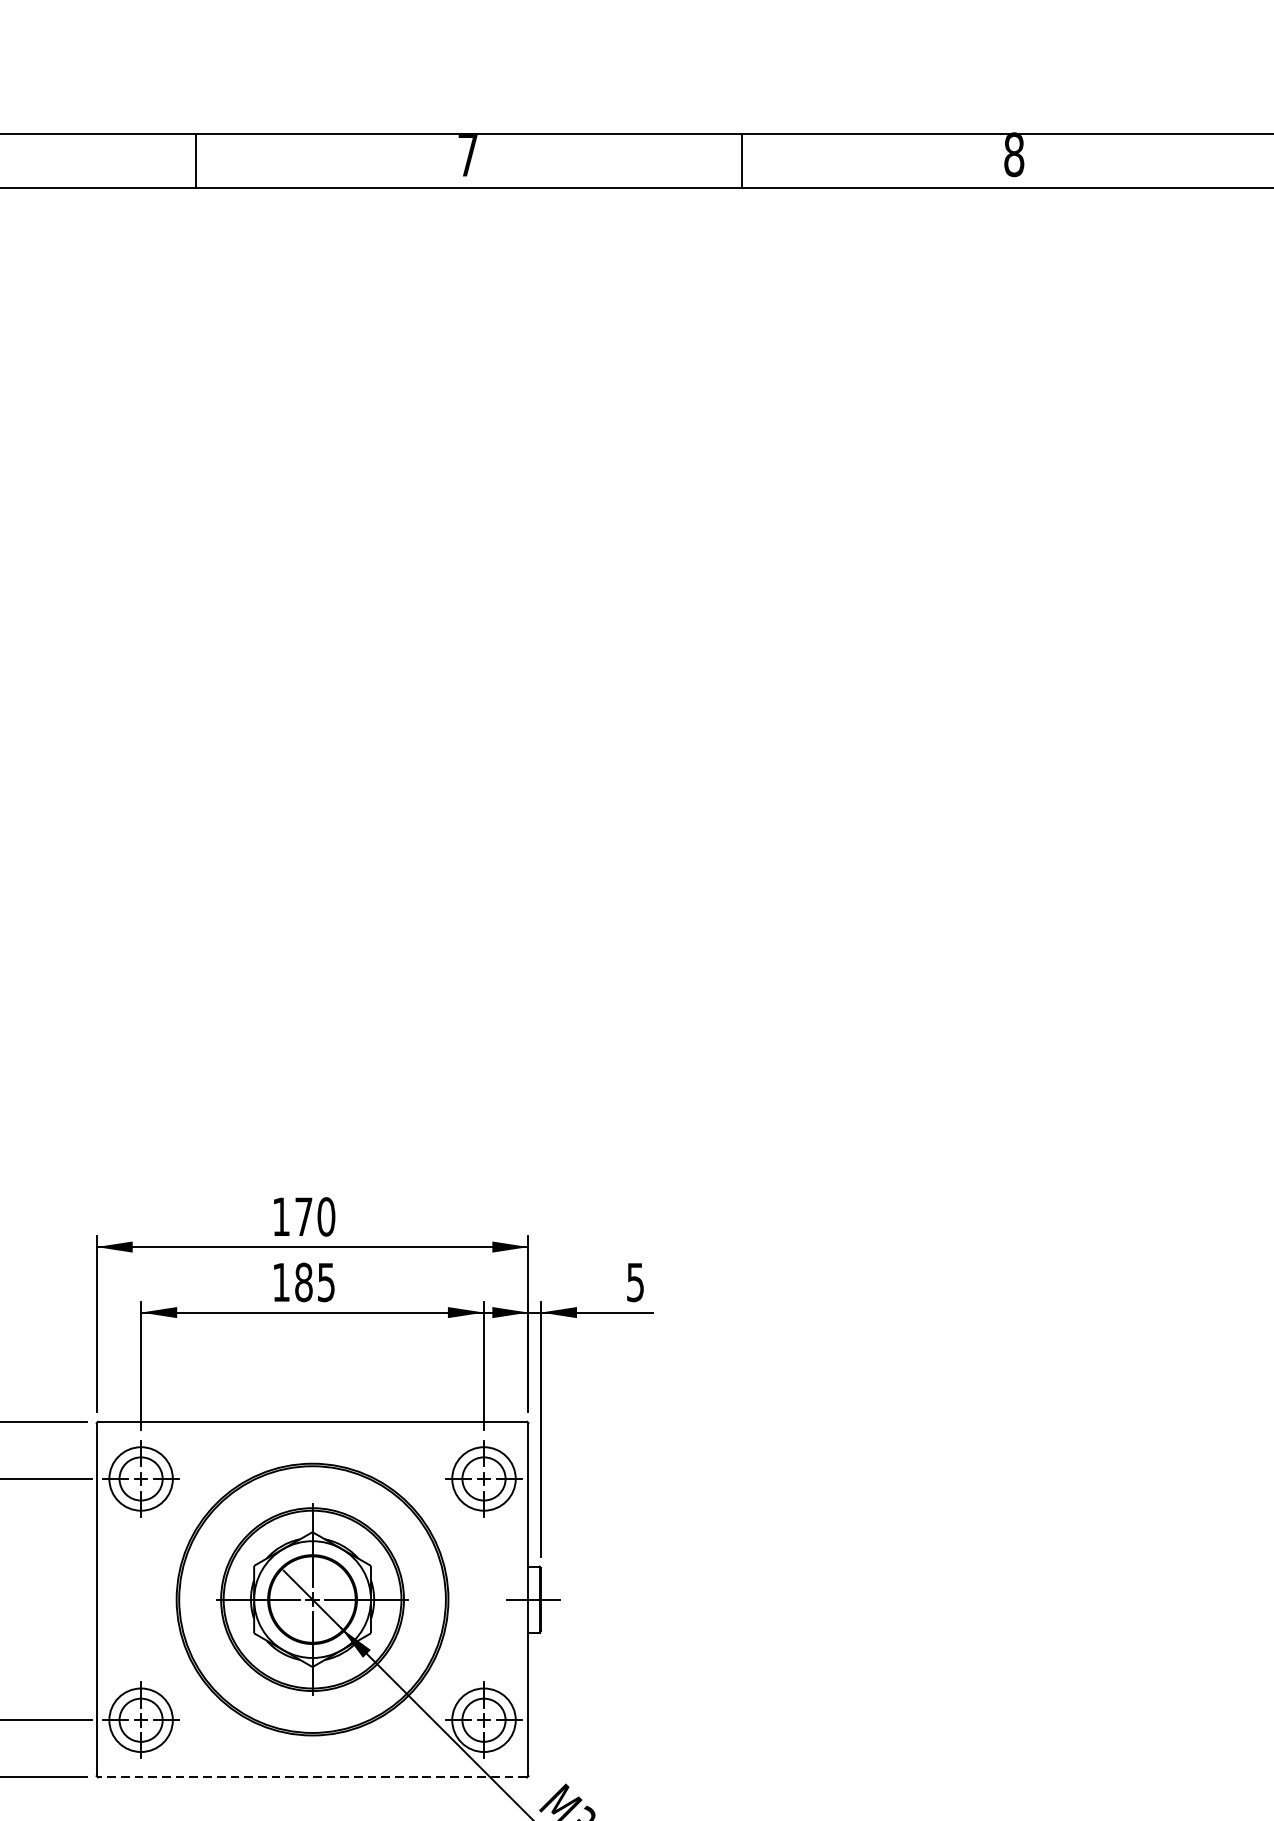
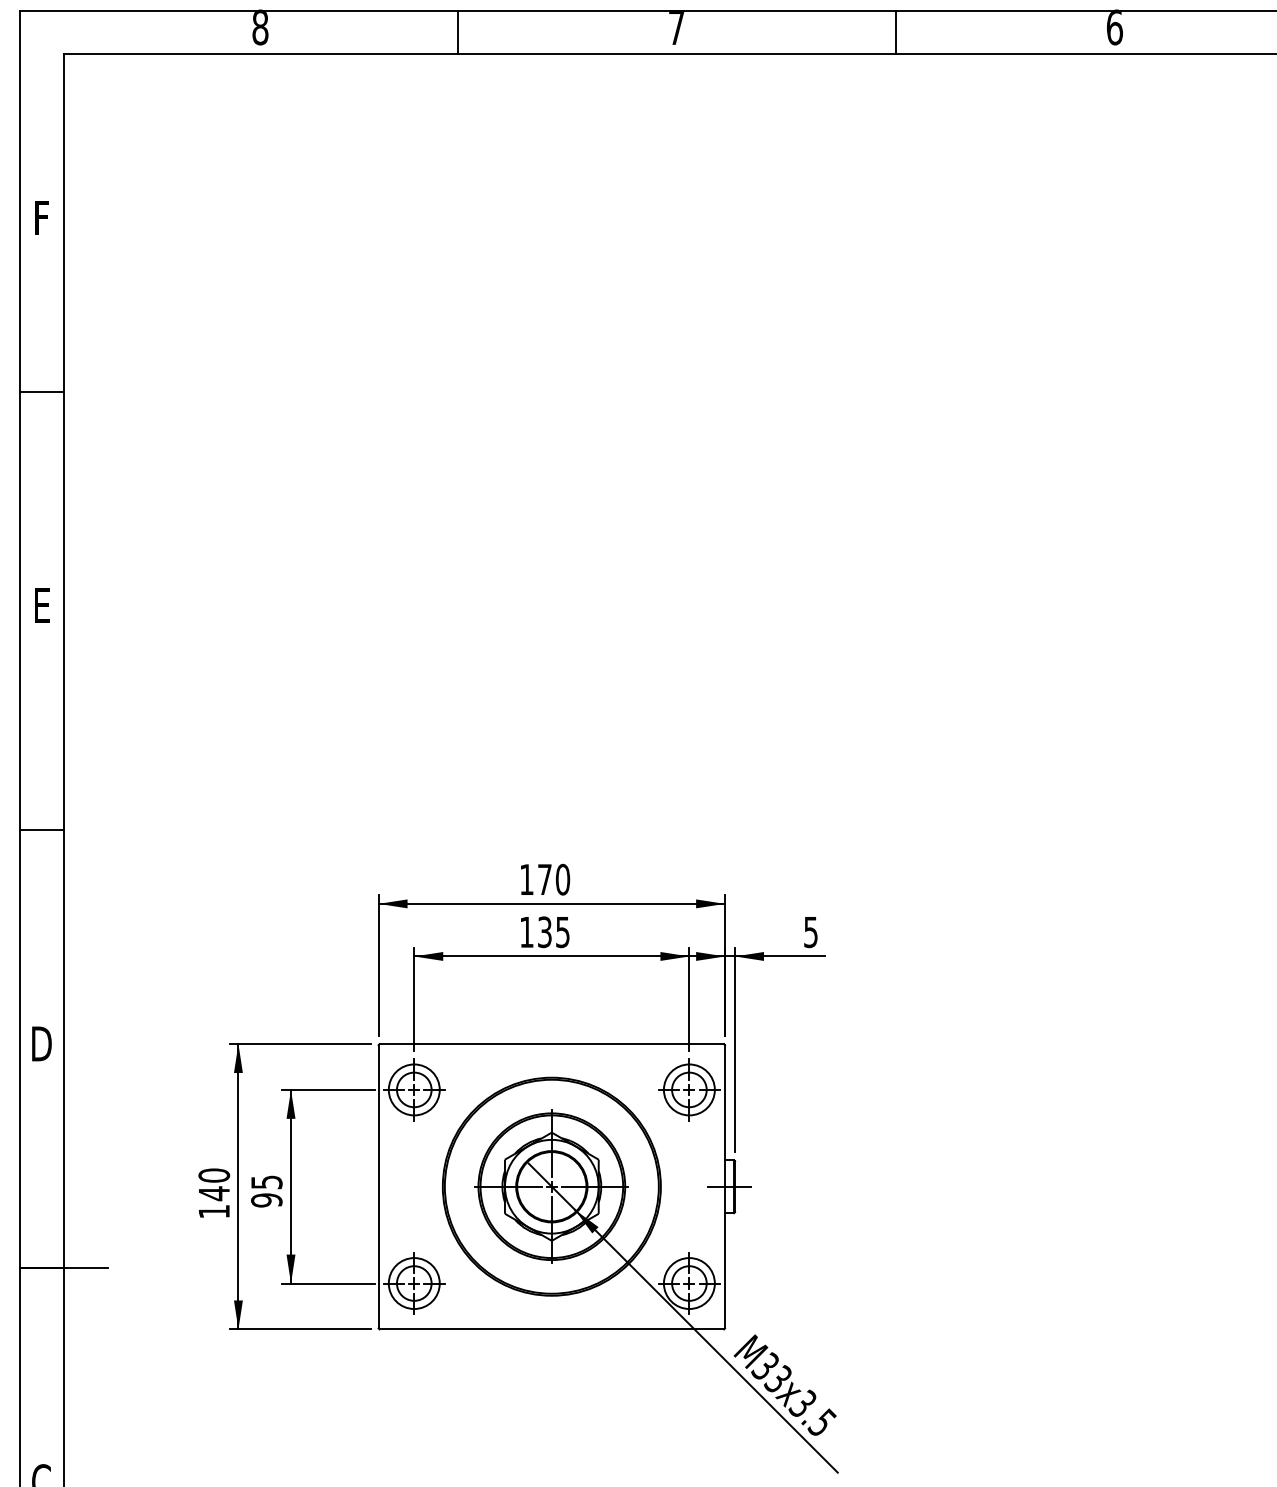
text: (1013, 154) -> (1114, 27), 8 -> 6
text: (303, 1282) -> (544, 932), 185 -> 135
line: (312, 1777) -> (551, 1329), dashed -> solid

